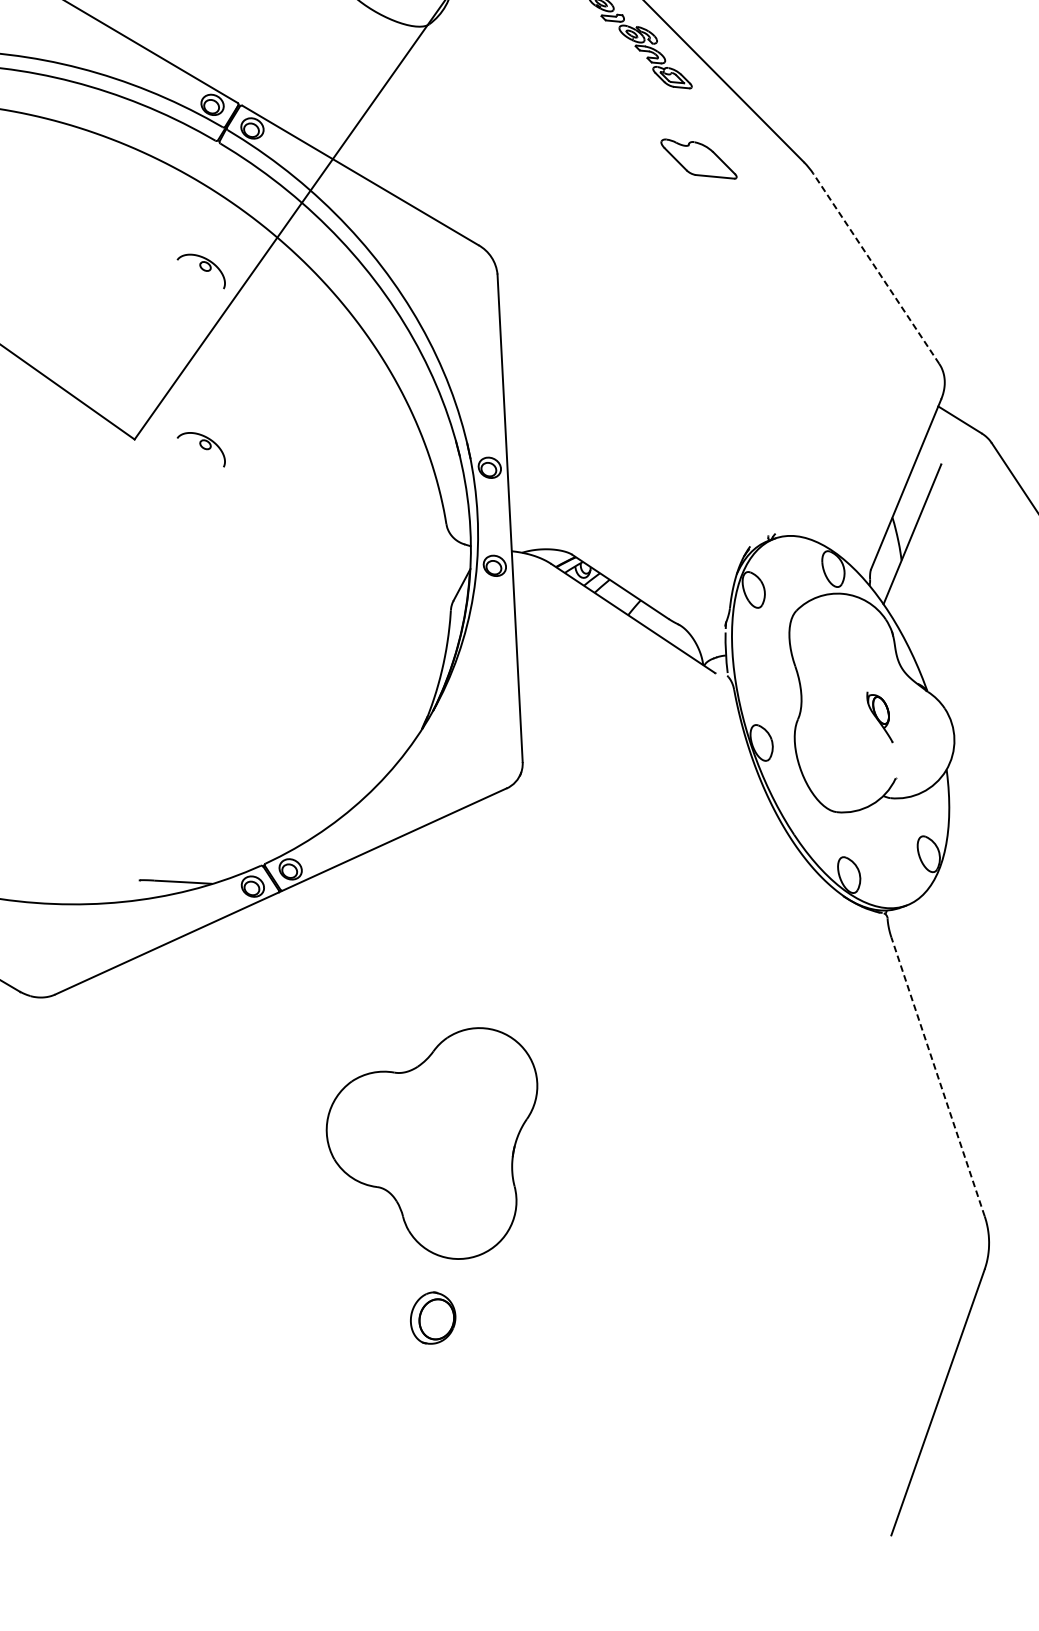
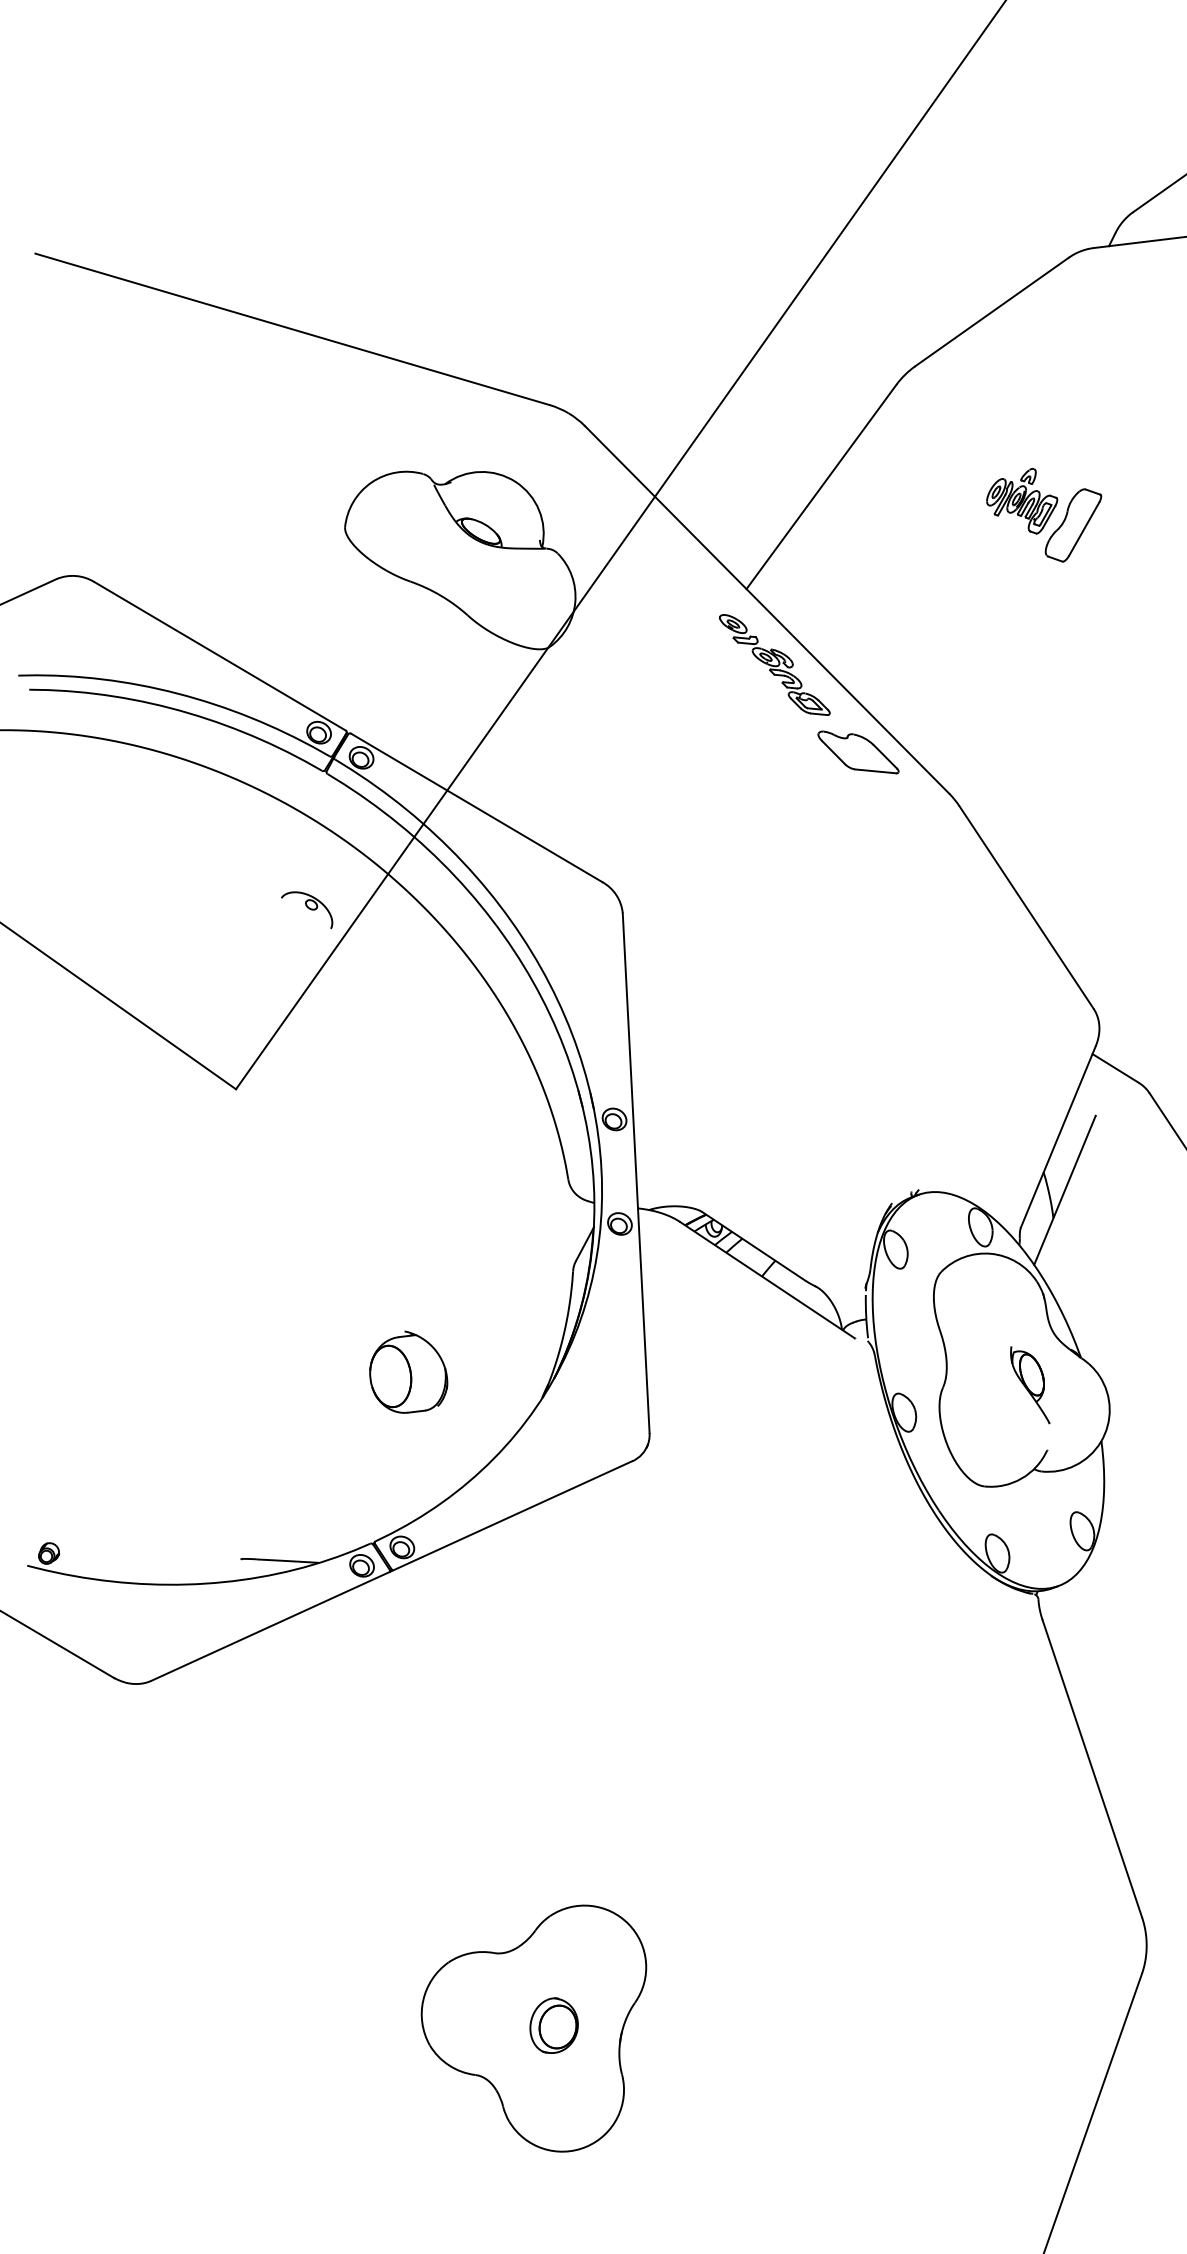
part: (699, 159) -> (858, 752), moved
line: (876, 268) -> (1026, 907), dashed -> solid
part: (201, 450) -> (307, 1100), removed
part: (296, 704) -> (408, 1371), added
part: (880, 717) -> (1030, 1385), size x1.43
line: (938, 1076) -> (1092, 1768), dashed -> solid
part: (431, 1143) -> (533, 2028), moved

